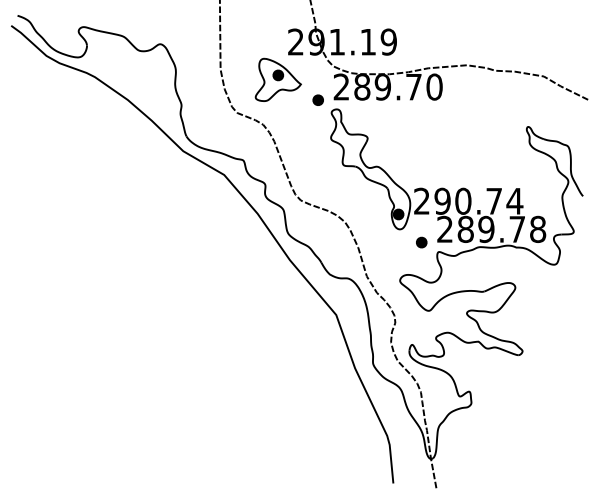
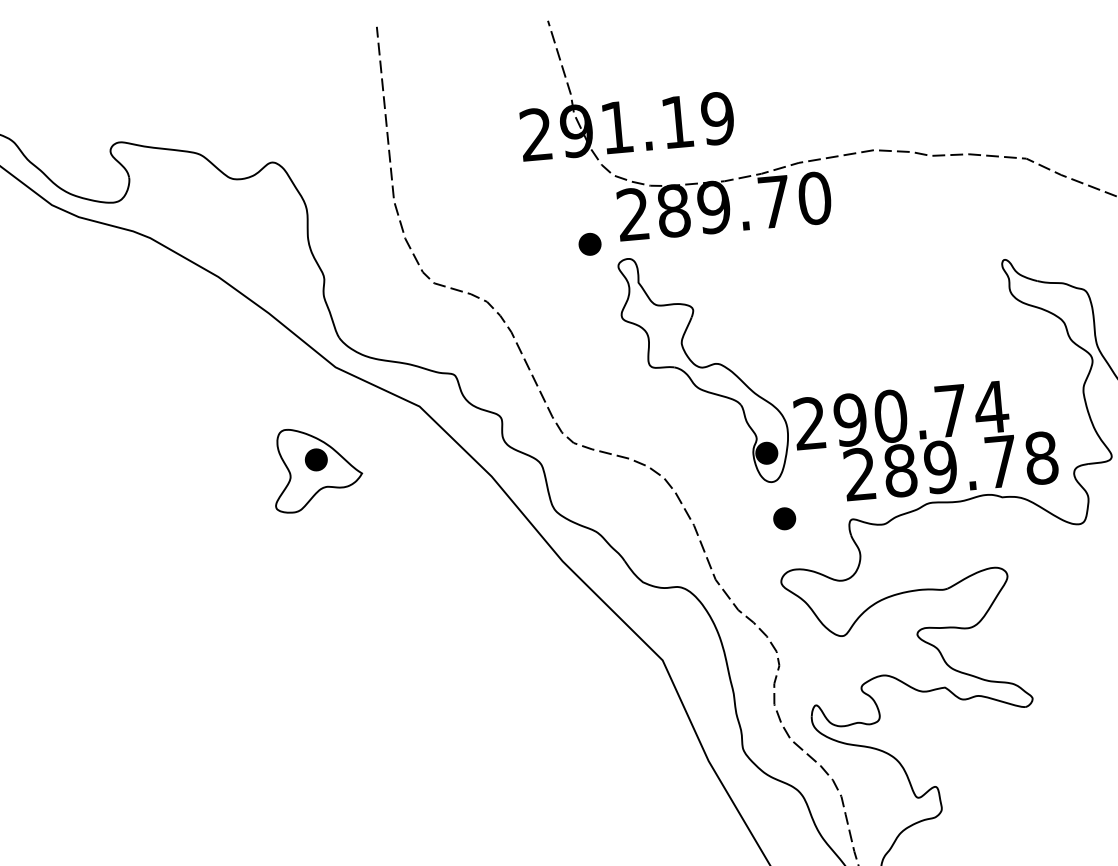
part: (277, 79) -> (315, 468), moved
part: (421, 242) -> (784, 518), moved

